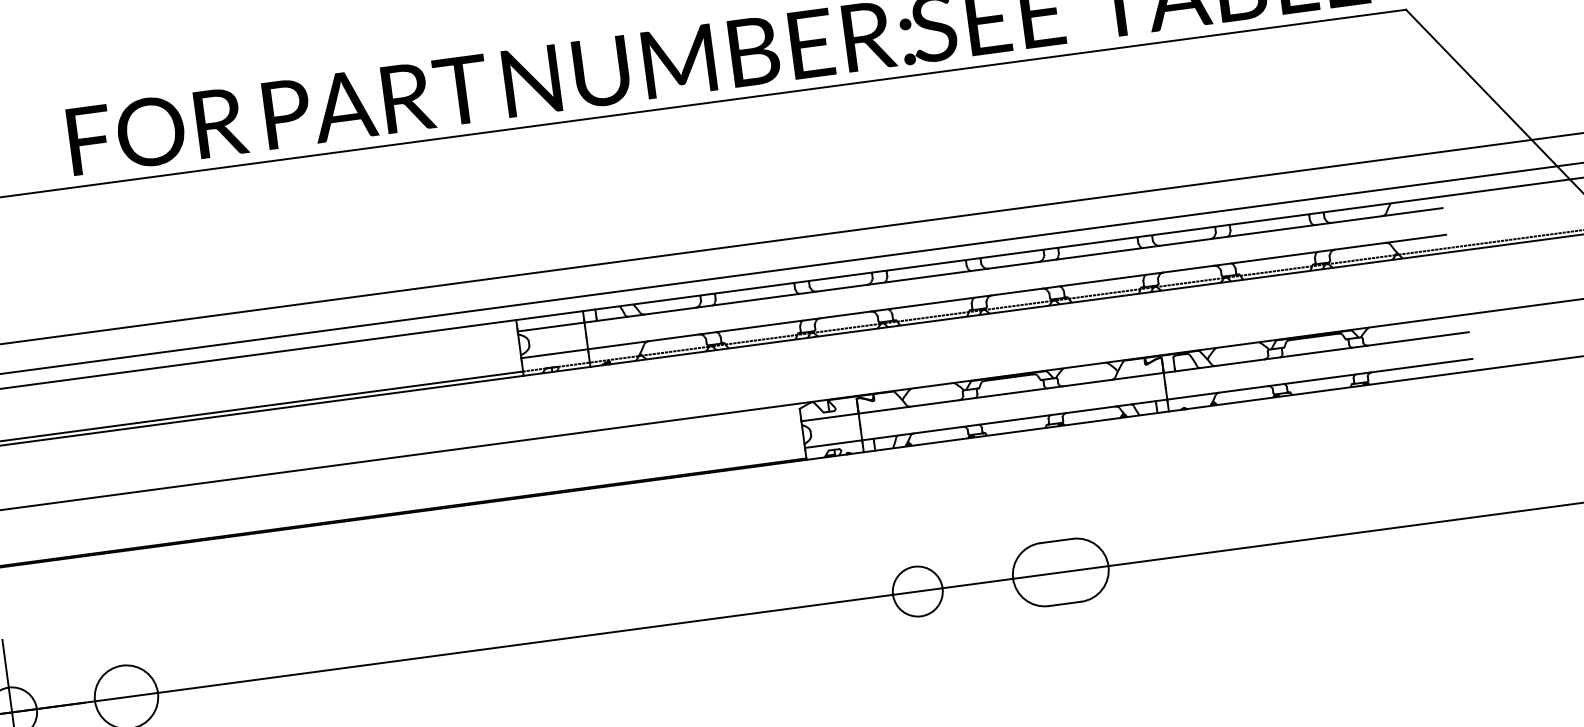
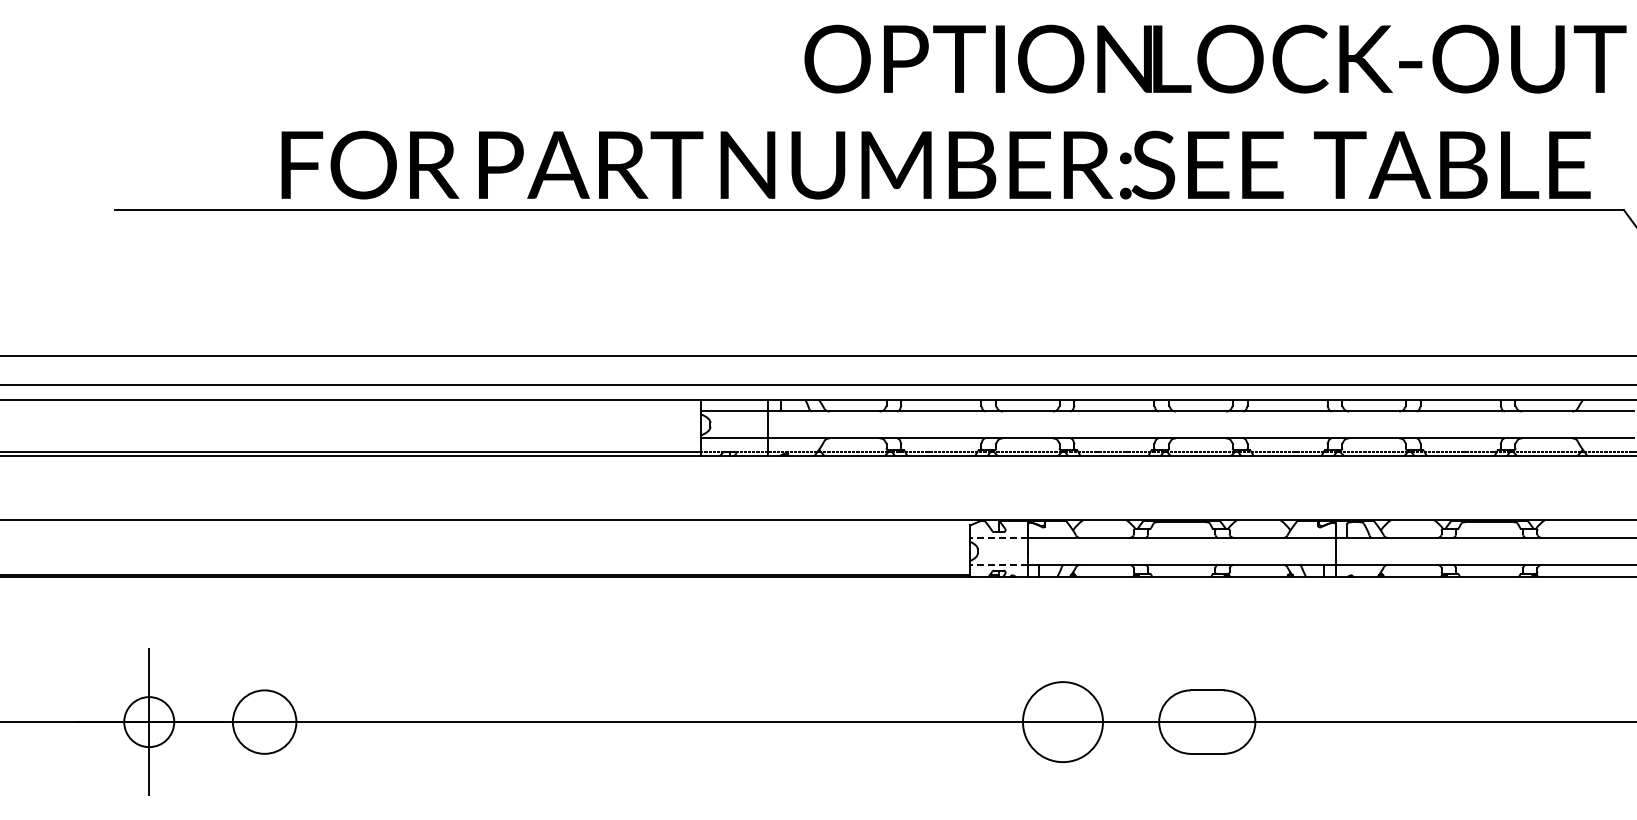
line: (830, 416) -> (999, 537), solid -> dashed
line: (834, 443) -> (999, 564), solid -> dashed
circle: (917, 591) -> (1062, 722), size x1.6

